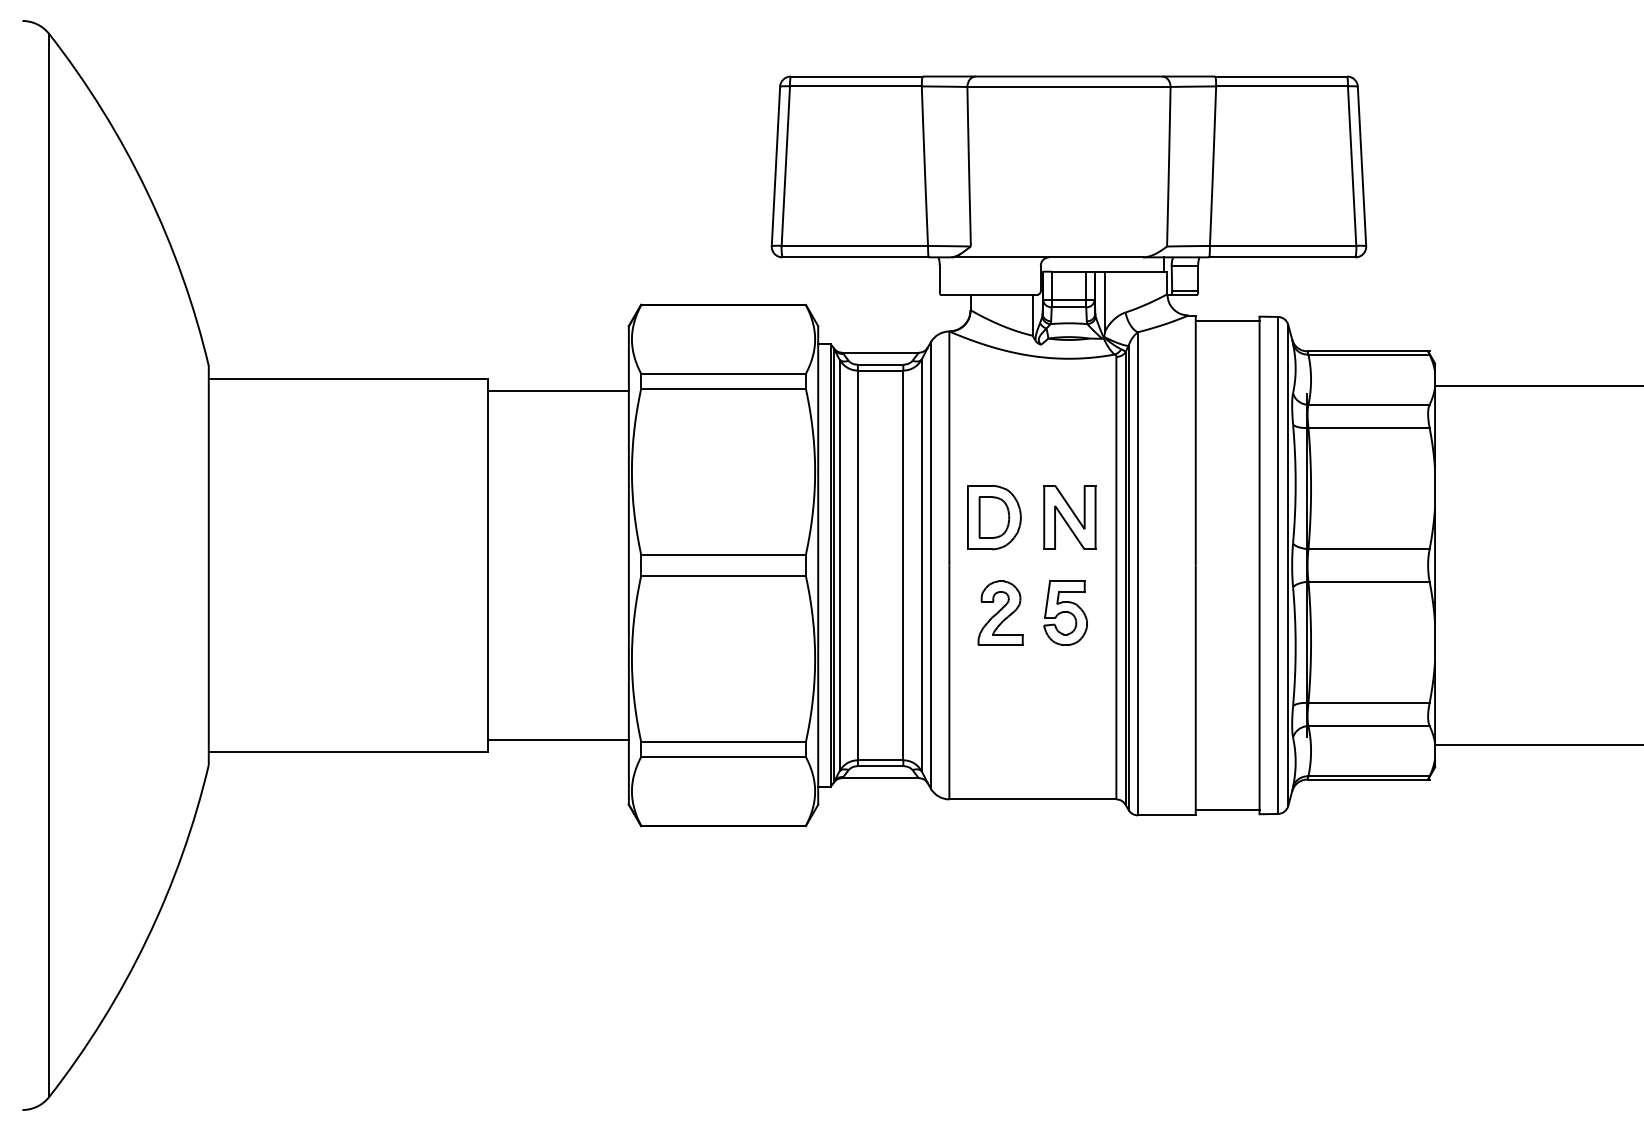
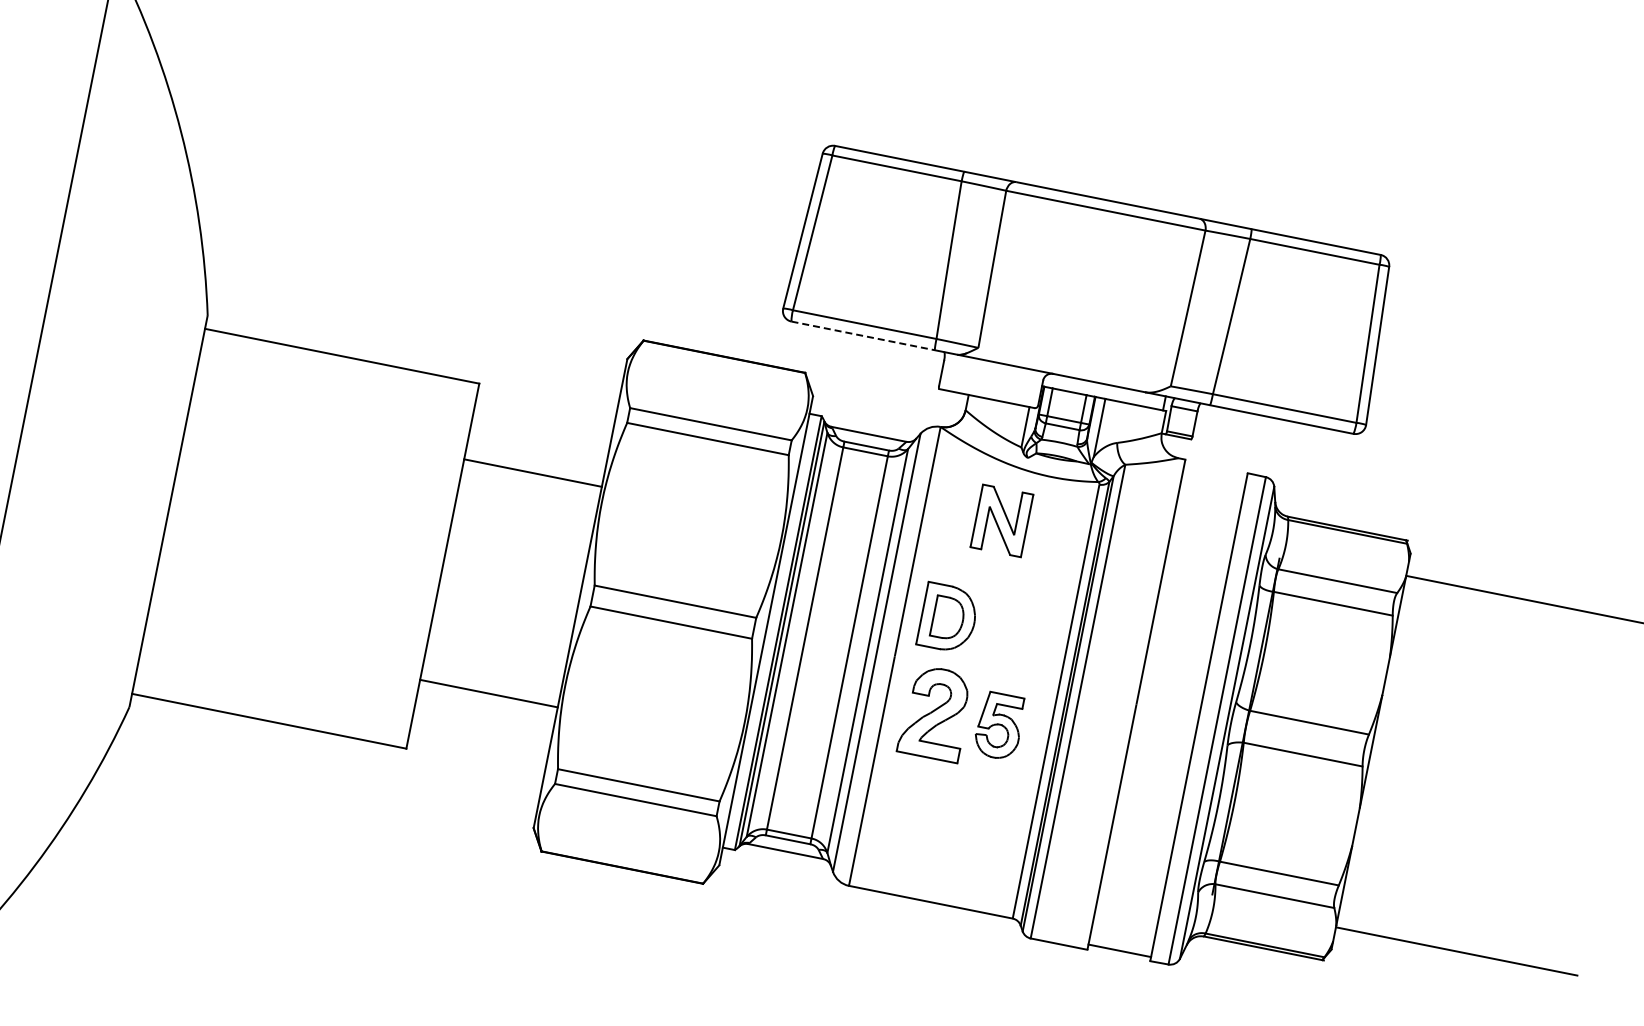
line: (856, 257) -> (864, 336), solid -> dashed
line: (1227, 320) -> (1215, 470), removed
line: (558, 390) -> (532, 473), moved
part: (1069, 517) -> (1001, 520), moved
part: (1000, 612) -> (935, 712), size x1.4
line: (558, 740) -> (488, 693), moved

